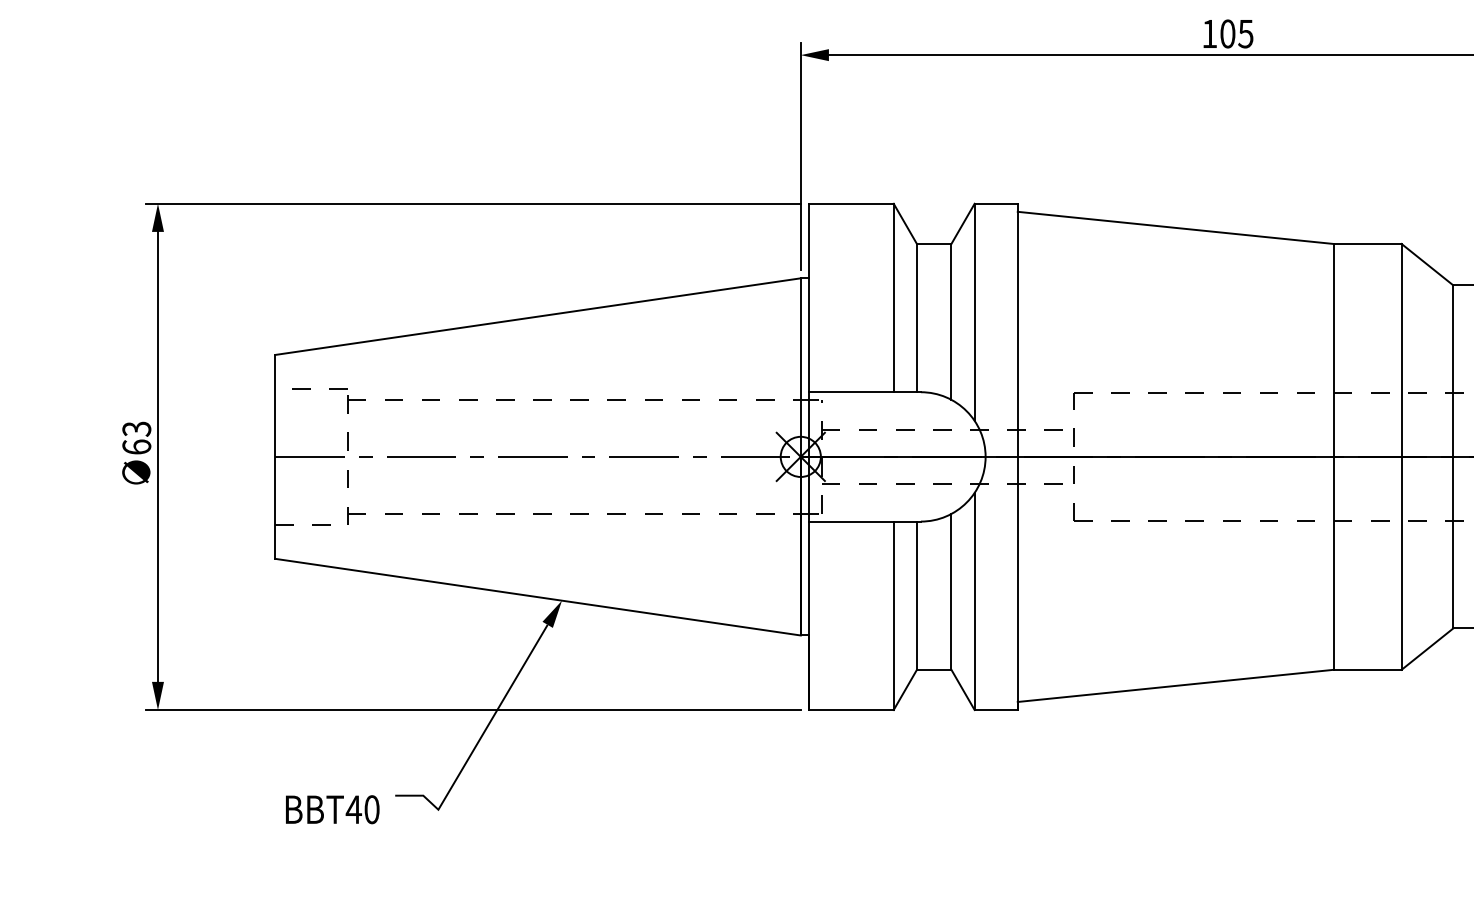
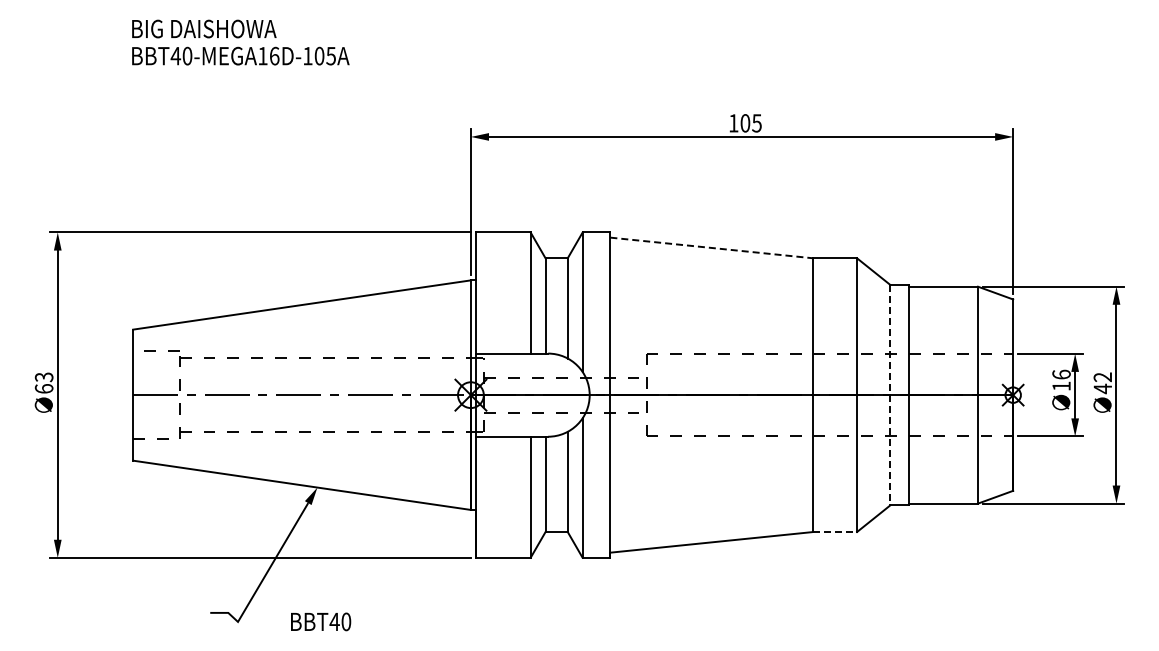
line: (1176, 228) -> (712, 248), solid -> dashed
line: (1453, 457) -> (890, 395), solid -> dashed
line: (1368, 670) -> (835, 532), solid -> dashed
text: (333, 809) -> (321, 621), moved

